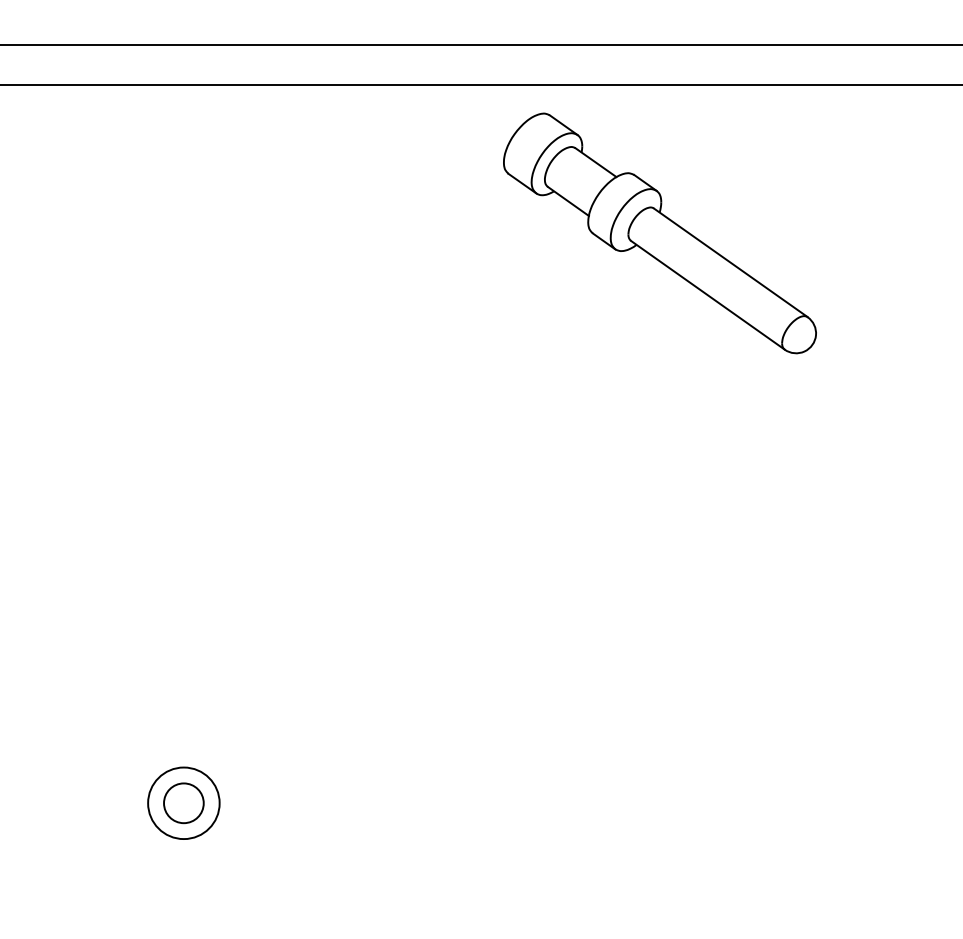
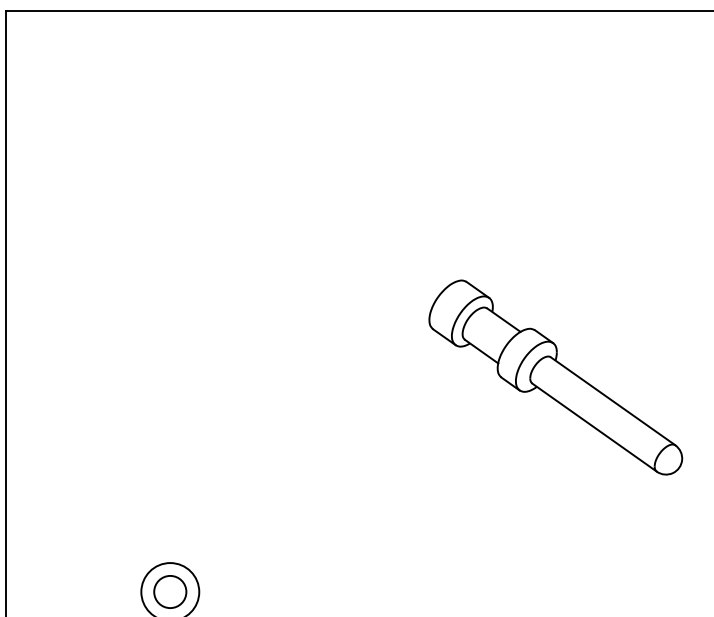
part: (659, 233) -> (555, 377), moved

